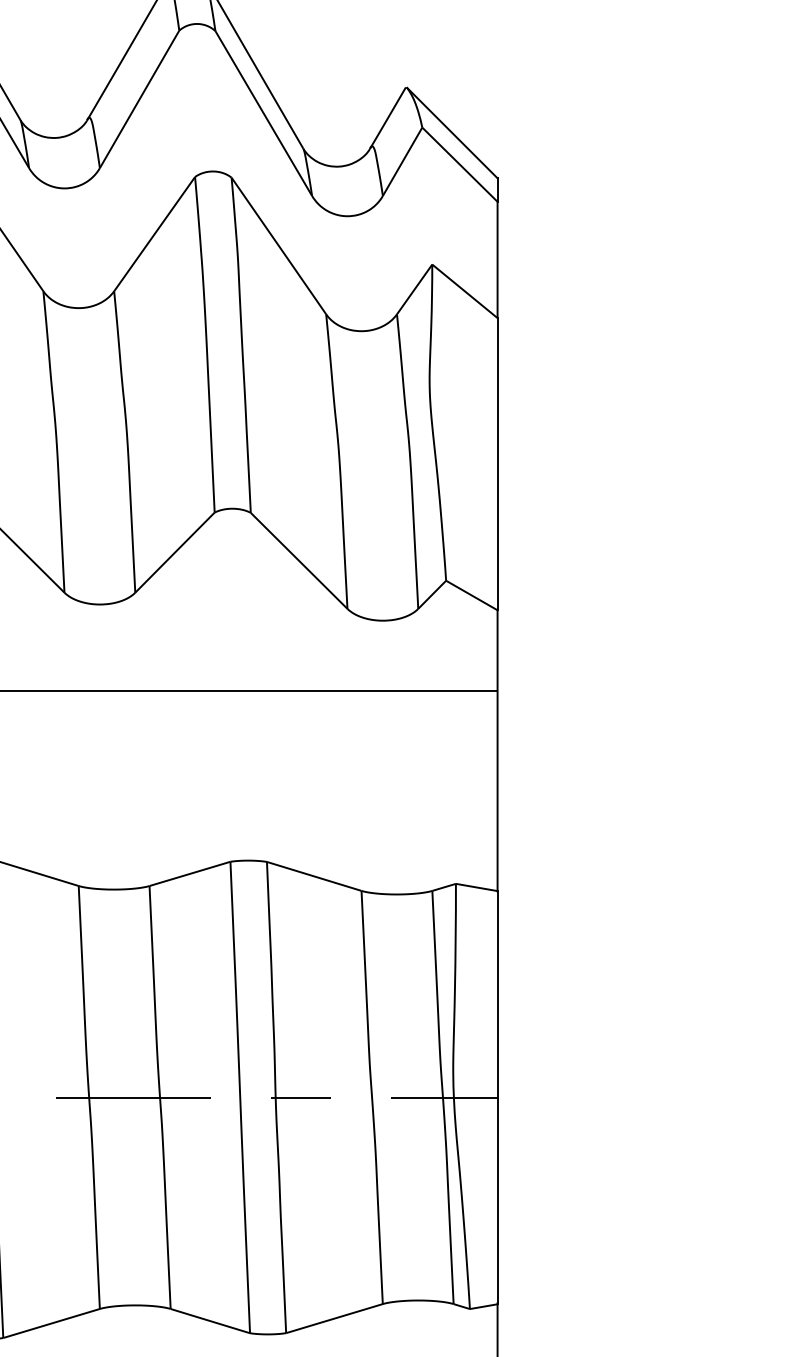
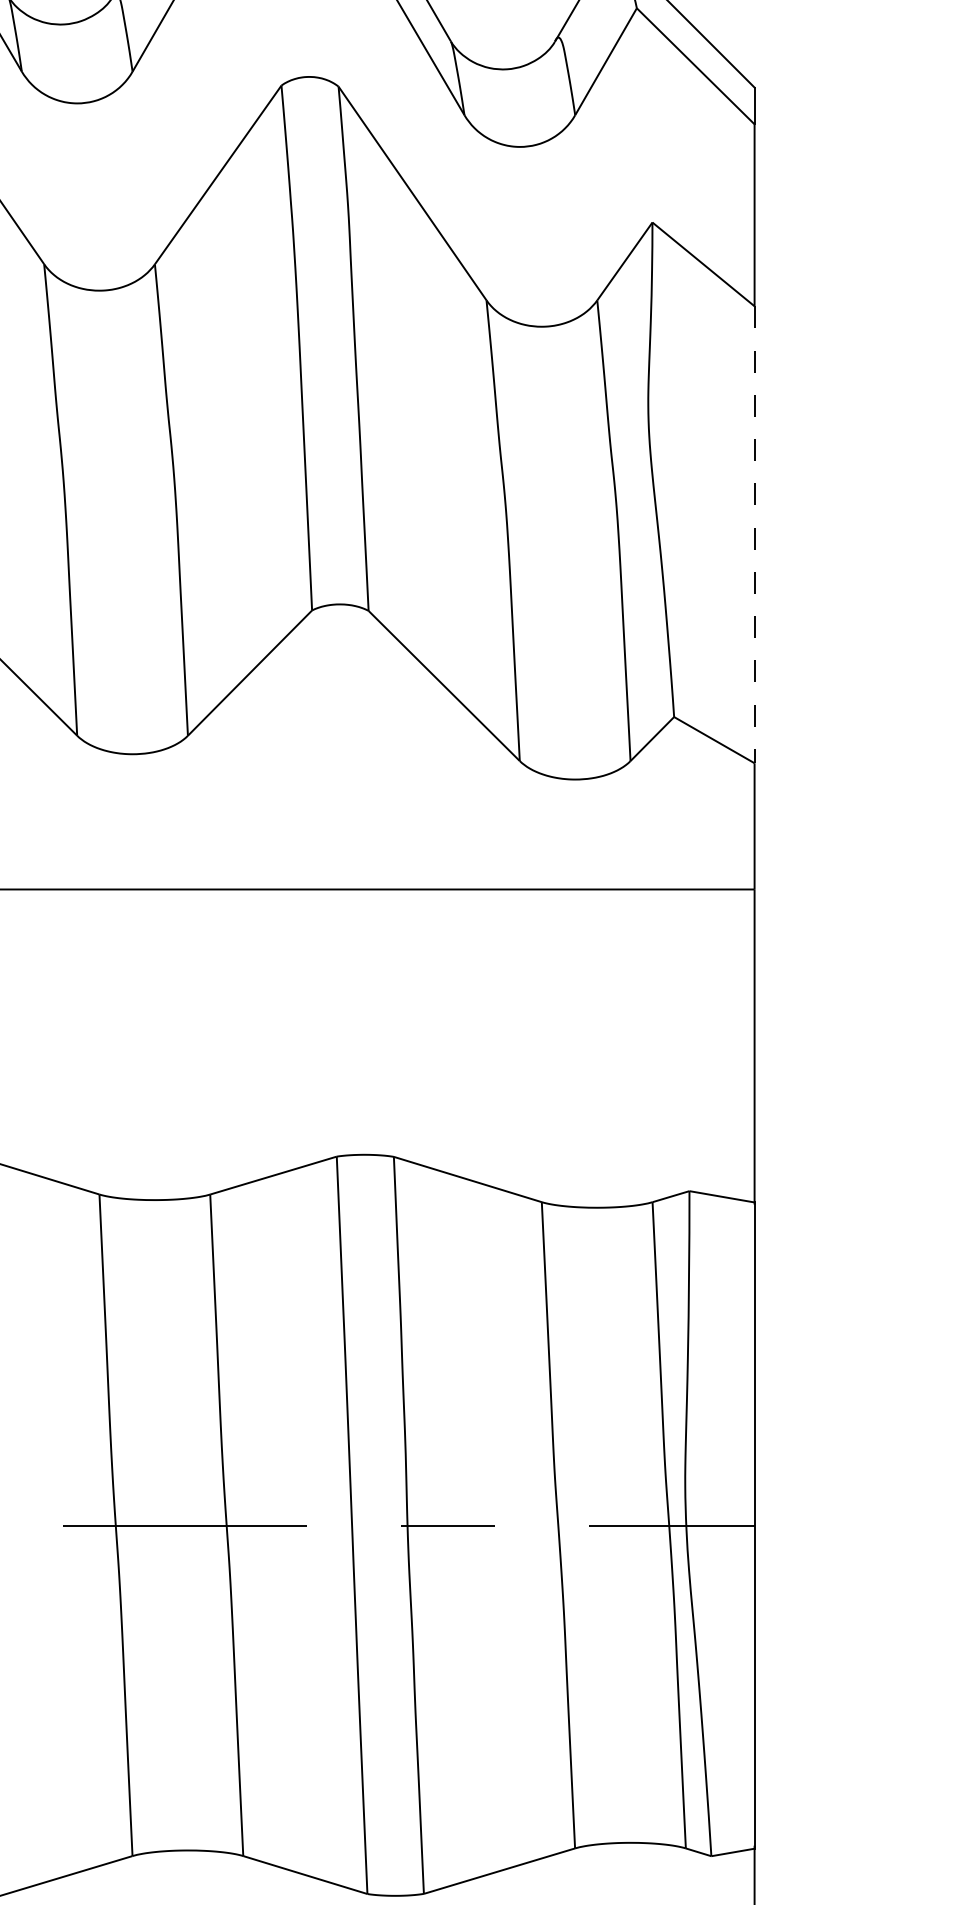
line: (497, 464) -> (754, 535), solid -> dashed

